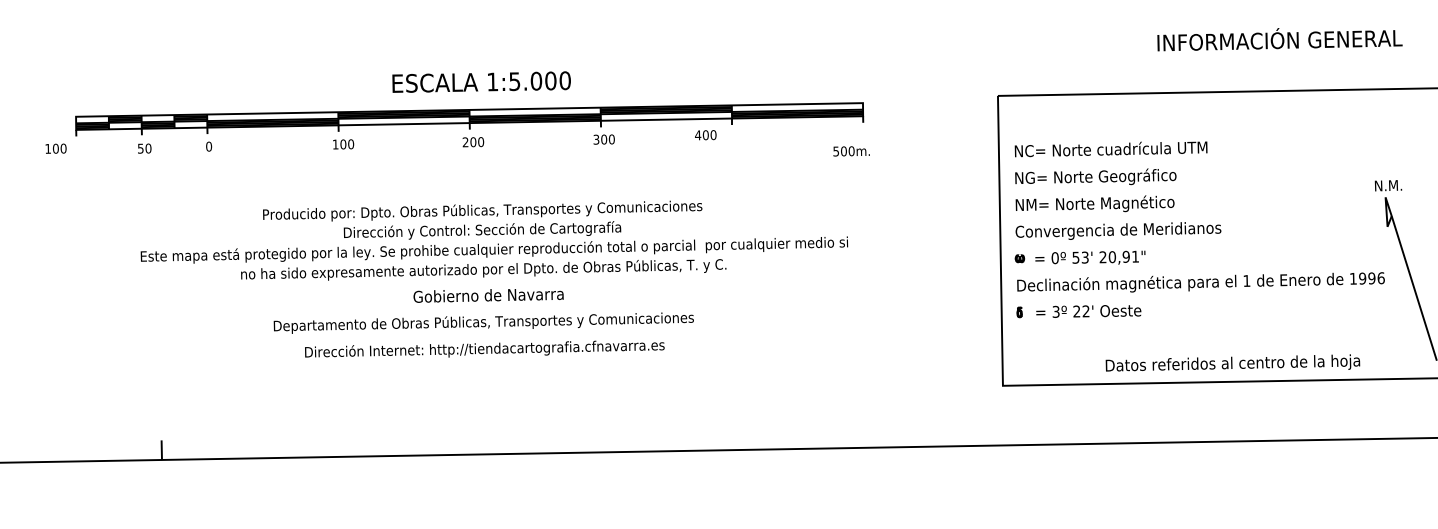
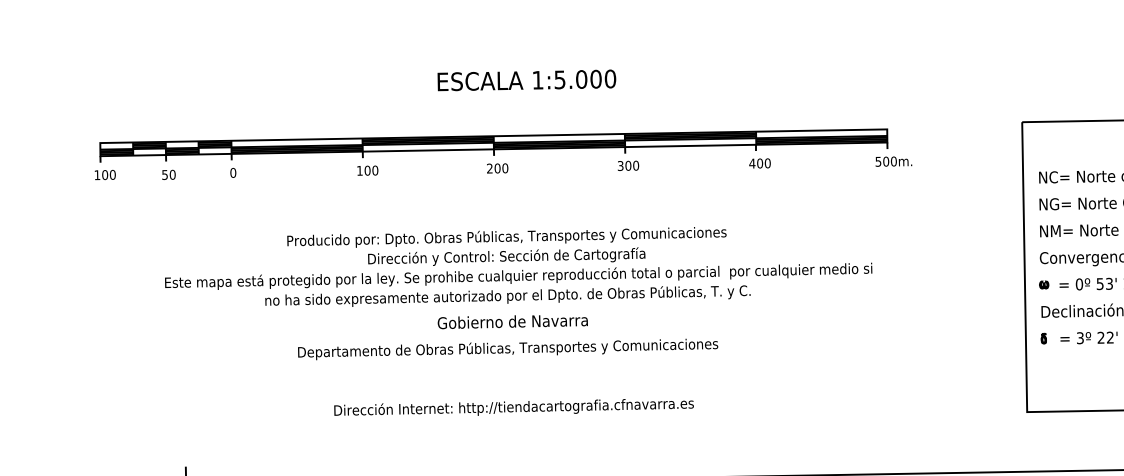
text: (481, 81) -> (526, 79), moved
text: (705, 135) -> (759, 163), moved
text: (55, 148) -> (104, 174), moved
text: (851, 151) -> (893, 161), moved
text: (484, 348) -> (513, 406), moved

